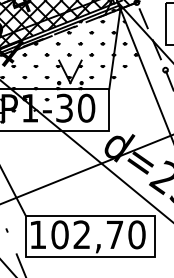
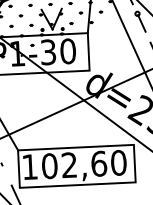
text: (114, 234) -> (98, 163), 102,70 -> 102,60

